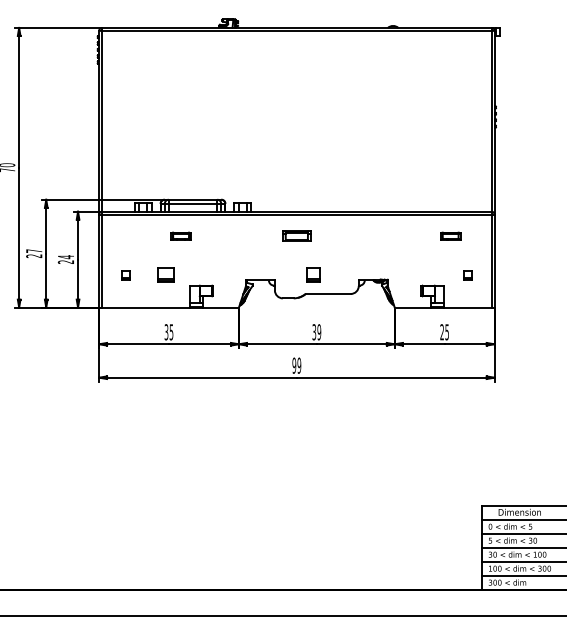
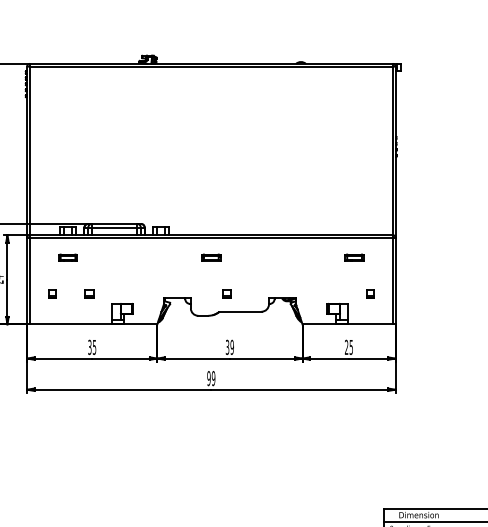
part: (180, 235) -> (67, 257), moved
part: (296, 235) -> (210, 257), size x0.71
part: (165, 275) -> (88, 294), size x0.62
part: (313, 275) -> (226, 294), size x0.62

